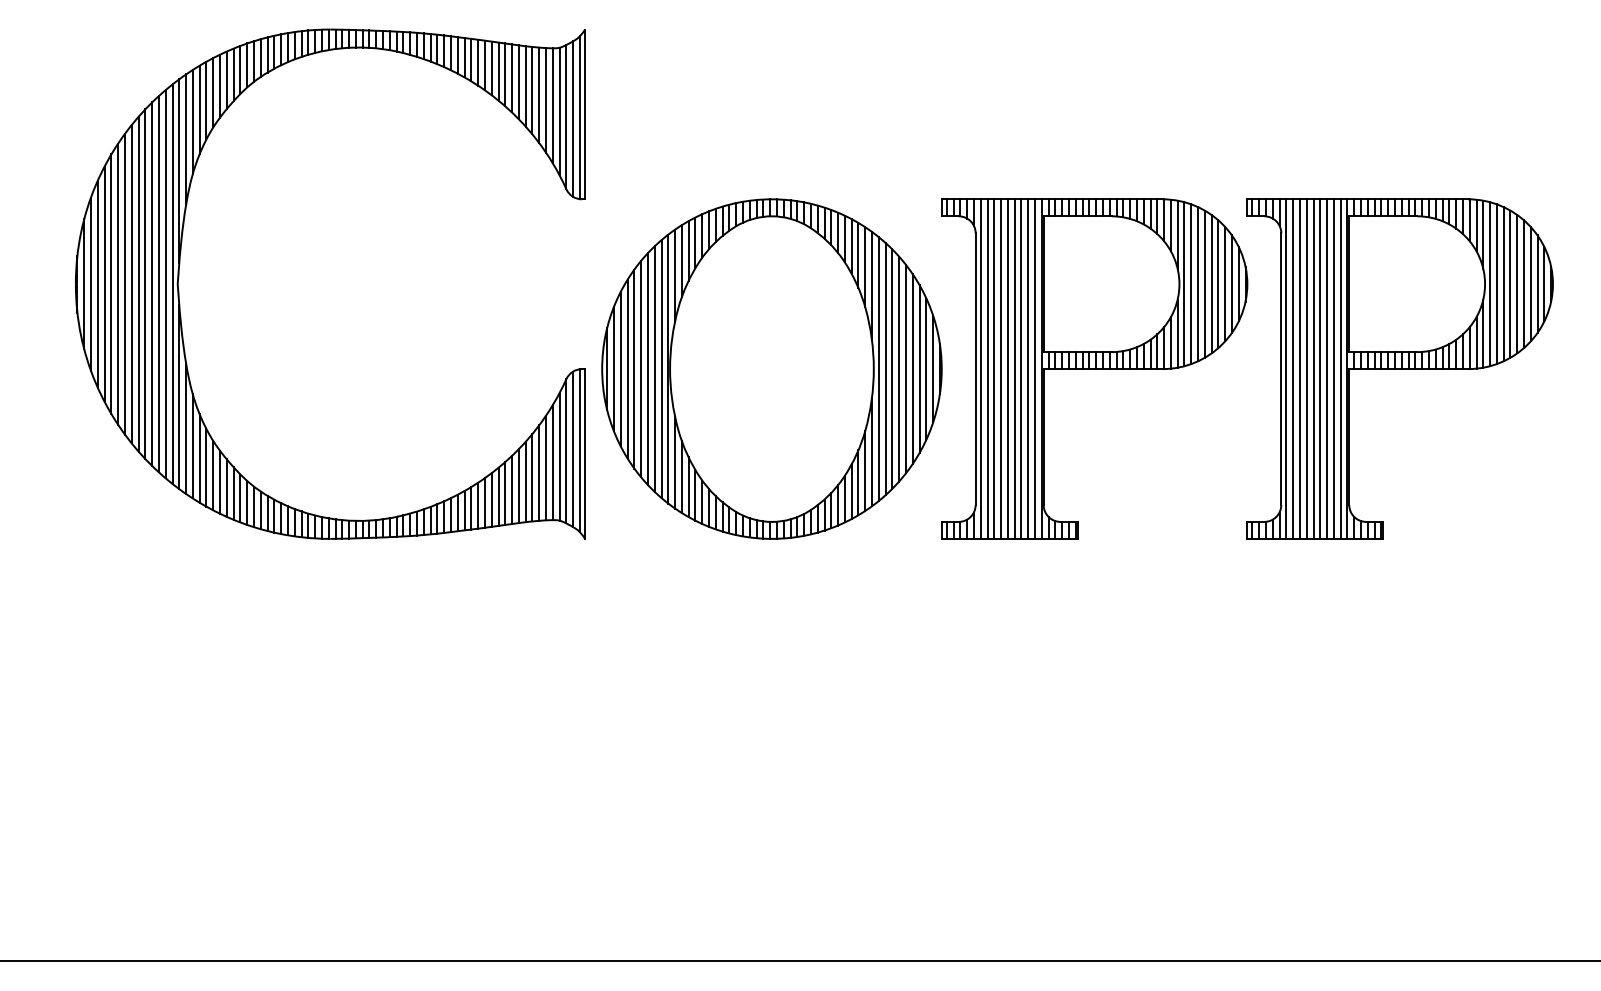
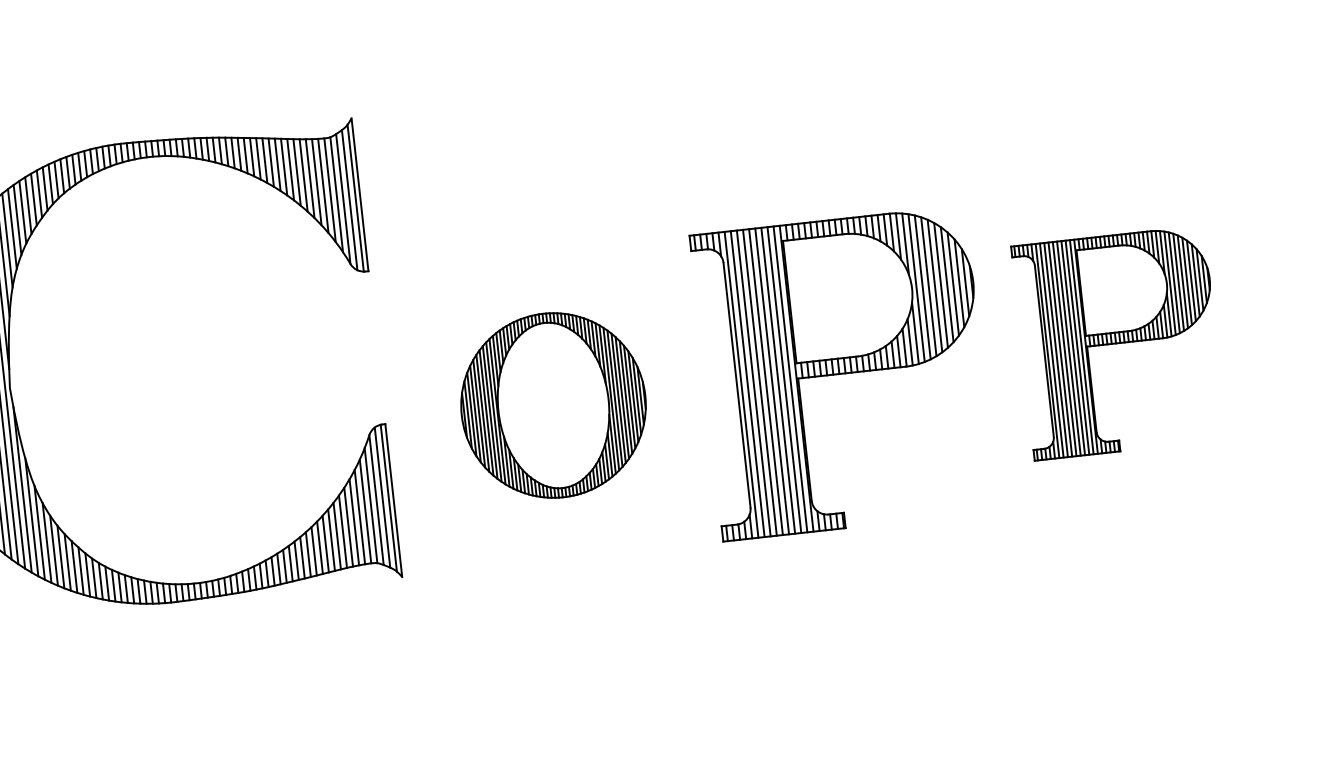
part: (771, 368) -> (553, 405), size x0.6
part: (1399, 368) -> (1118, 342), size x0.7

